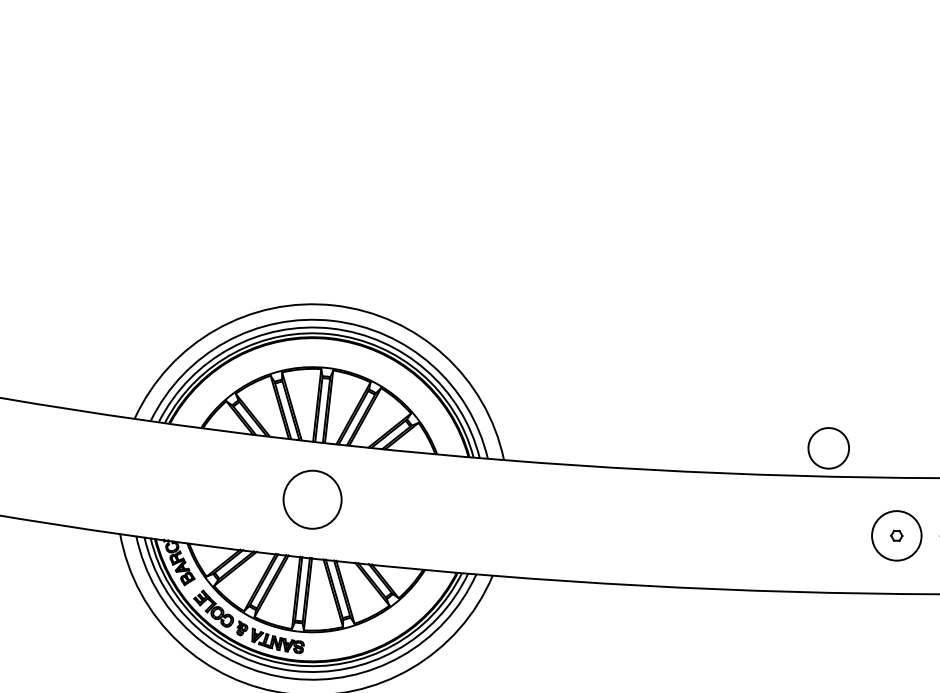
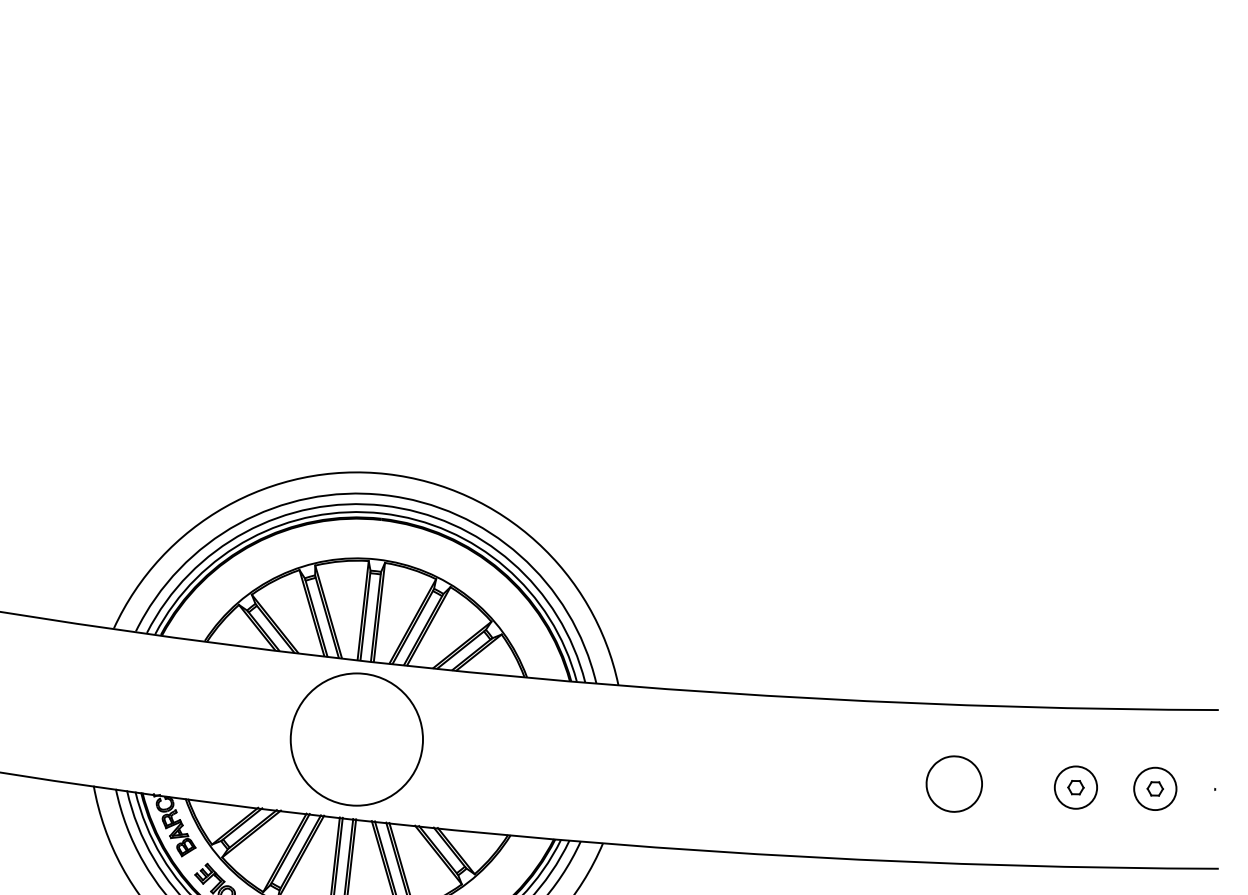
part: (828, 448) -> (953, 784), moved
circle: (312, 499) -> (356, 739), size x1.67
part: (838, 534) -> (1075, 787), added
circle: (896, 535) -> (1154, 788), size x0.62

